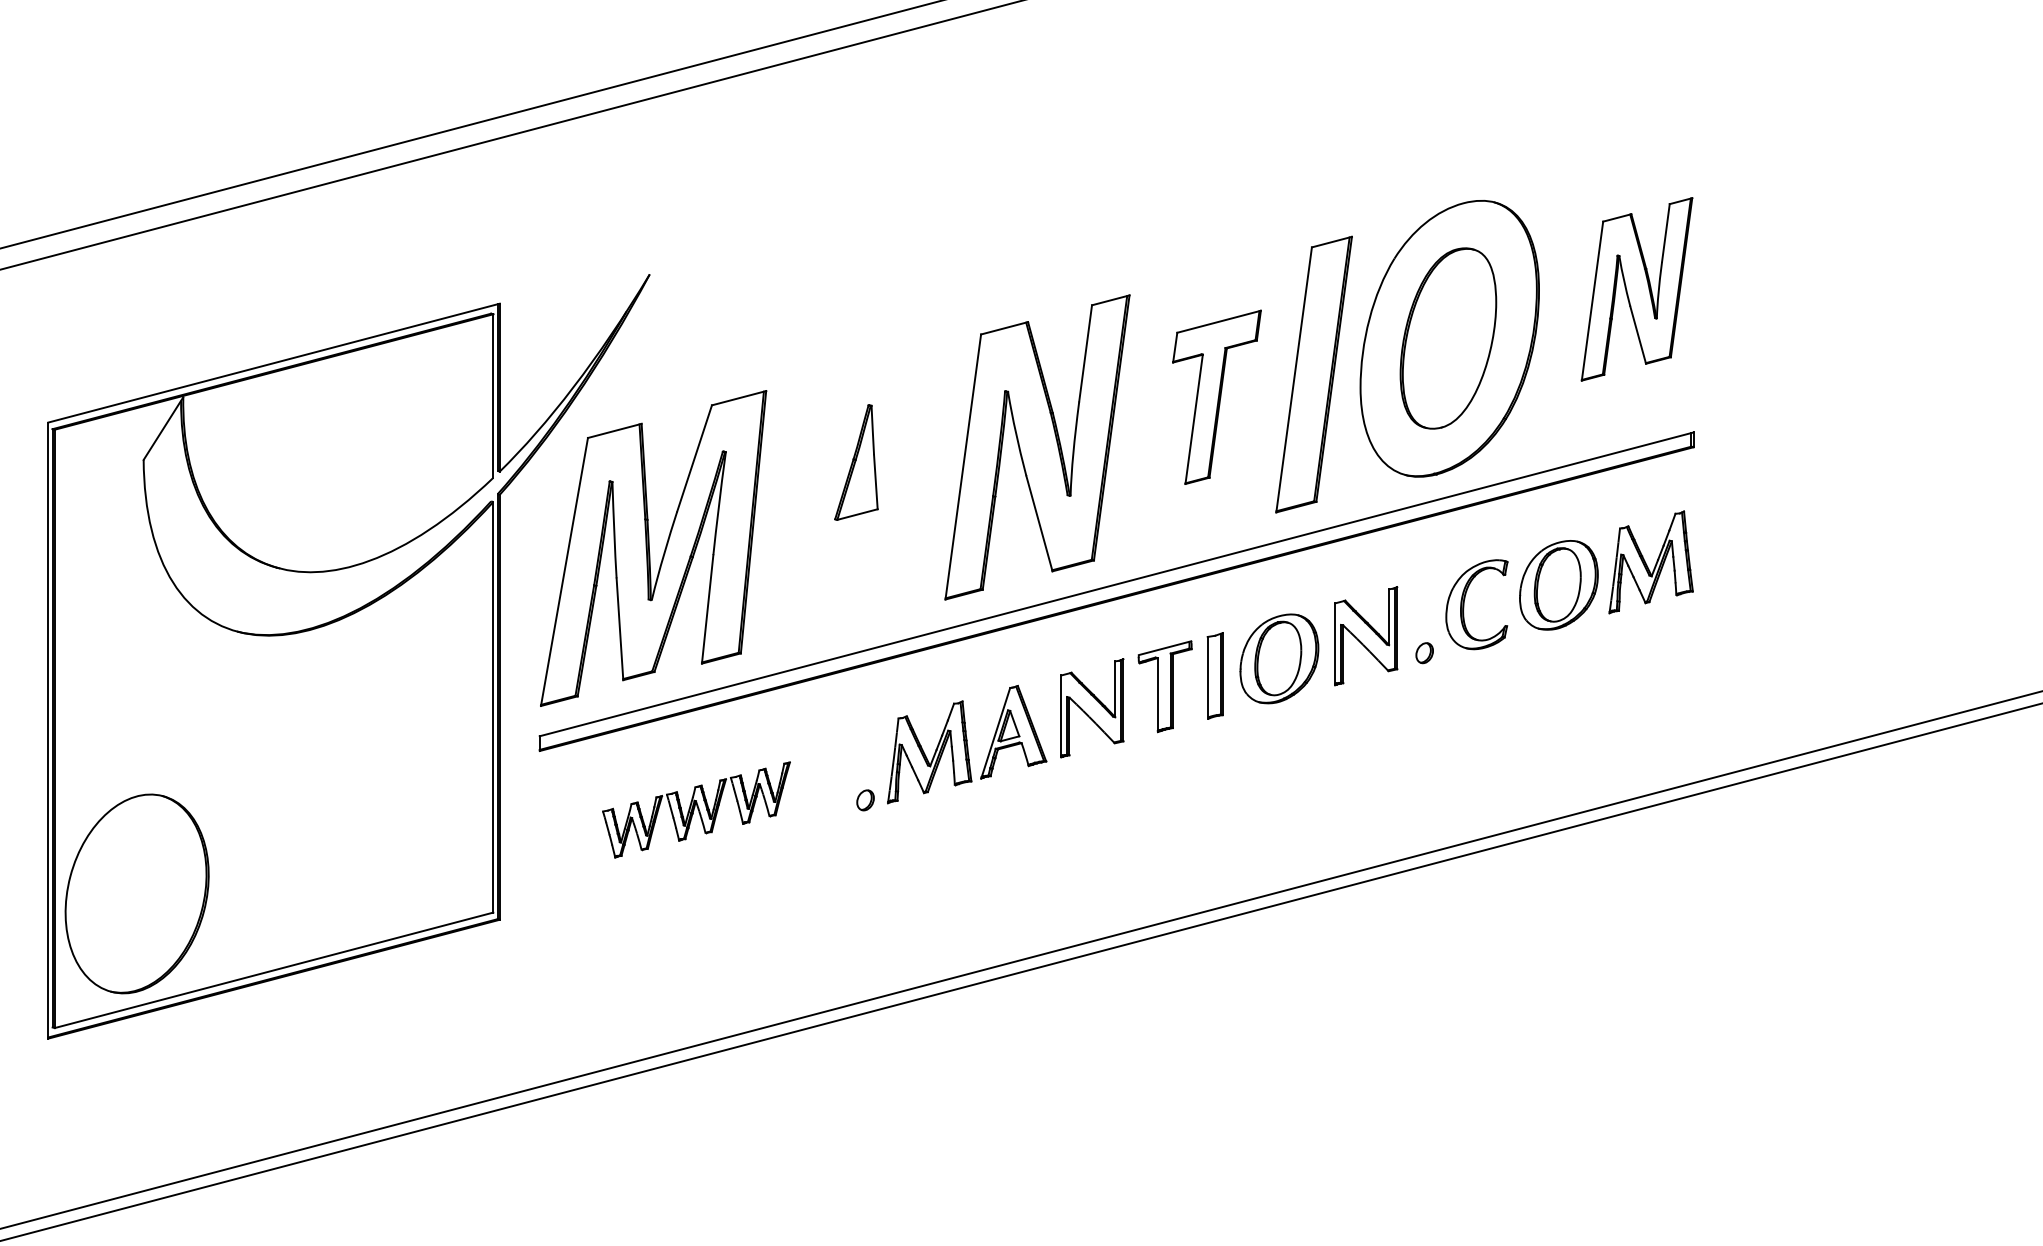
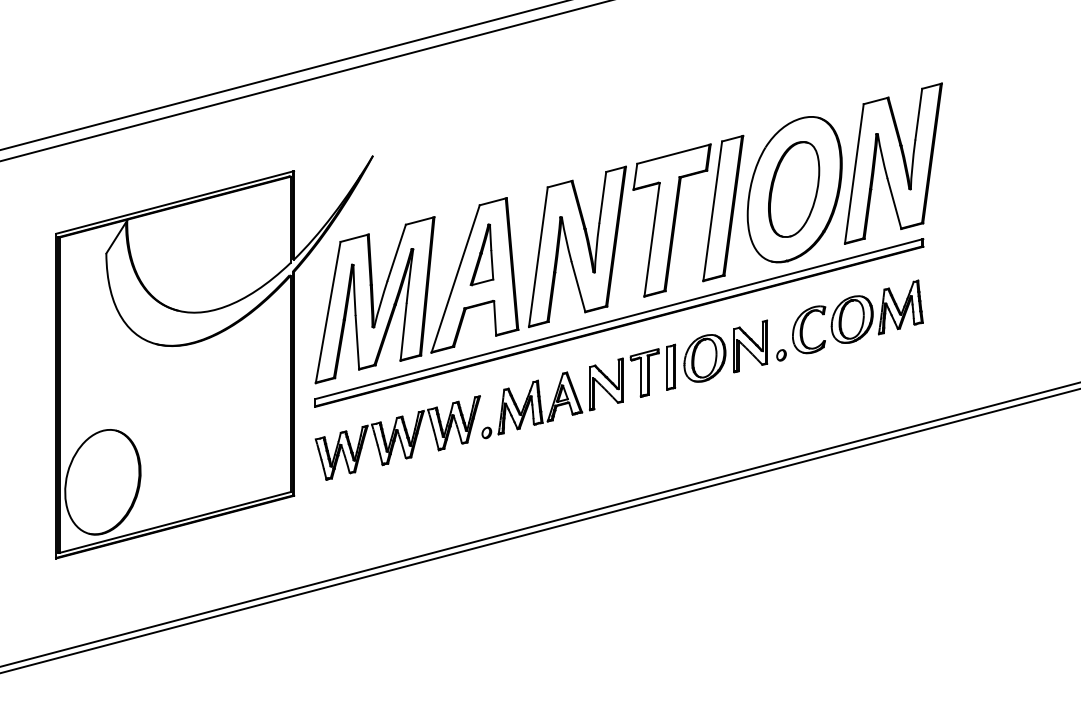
part: (1637, 289) -> (893, 163), size x1.67
part: (1215, 397) -> (671, 220), size x1.67
part: (842, 501) -> (474, 275), added
part: (696, 809) -> (397, 437), size x1.67

